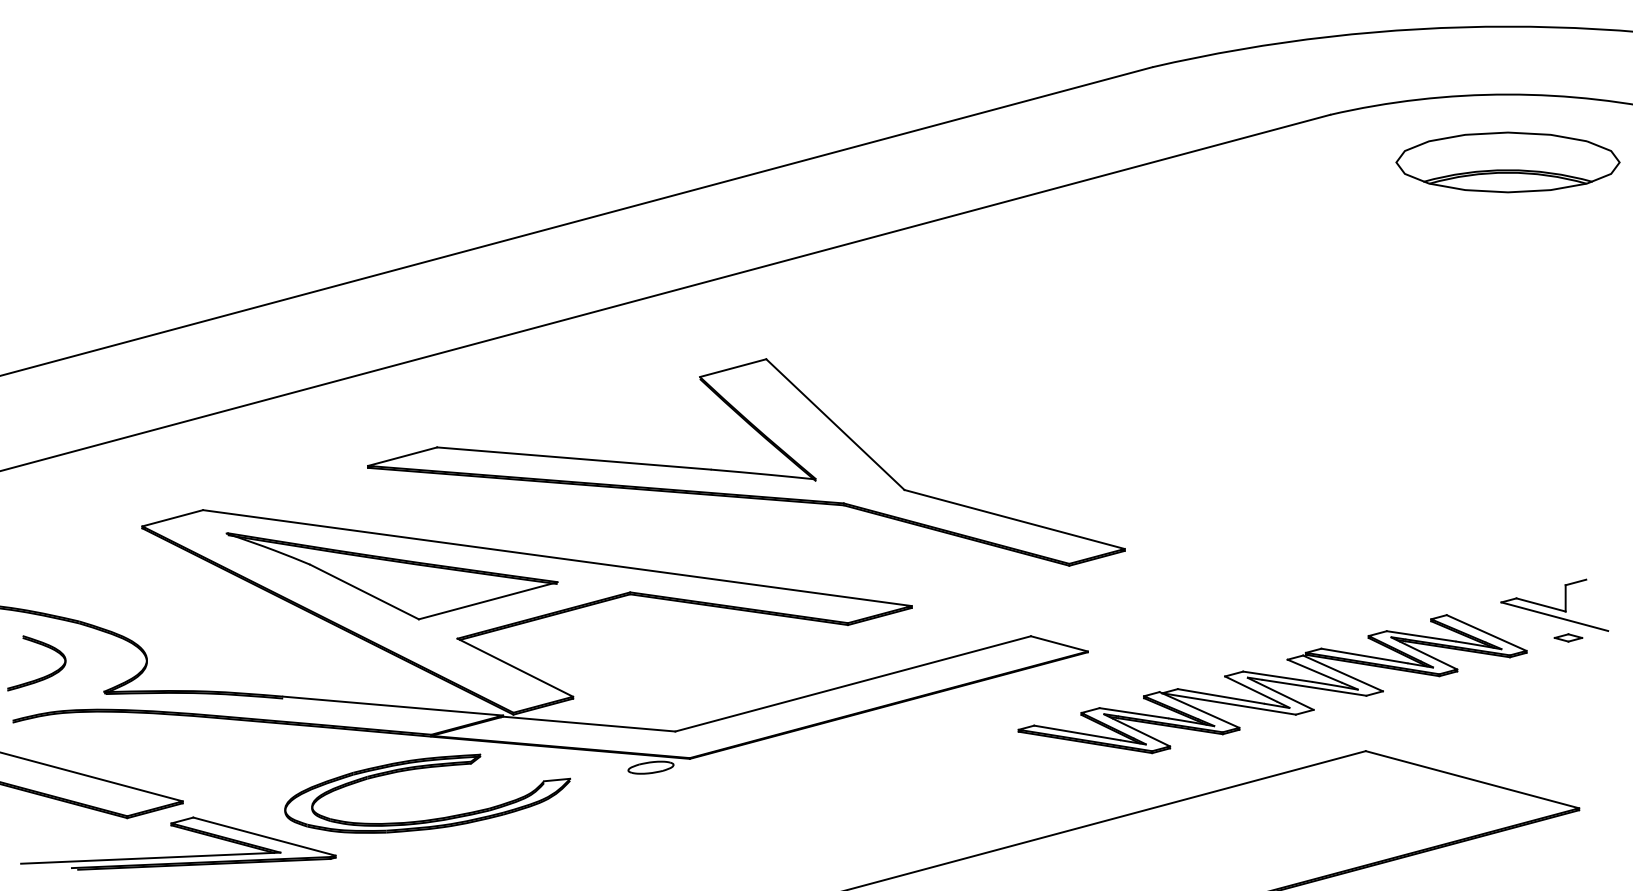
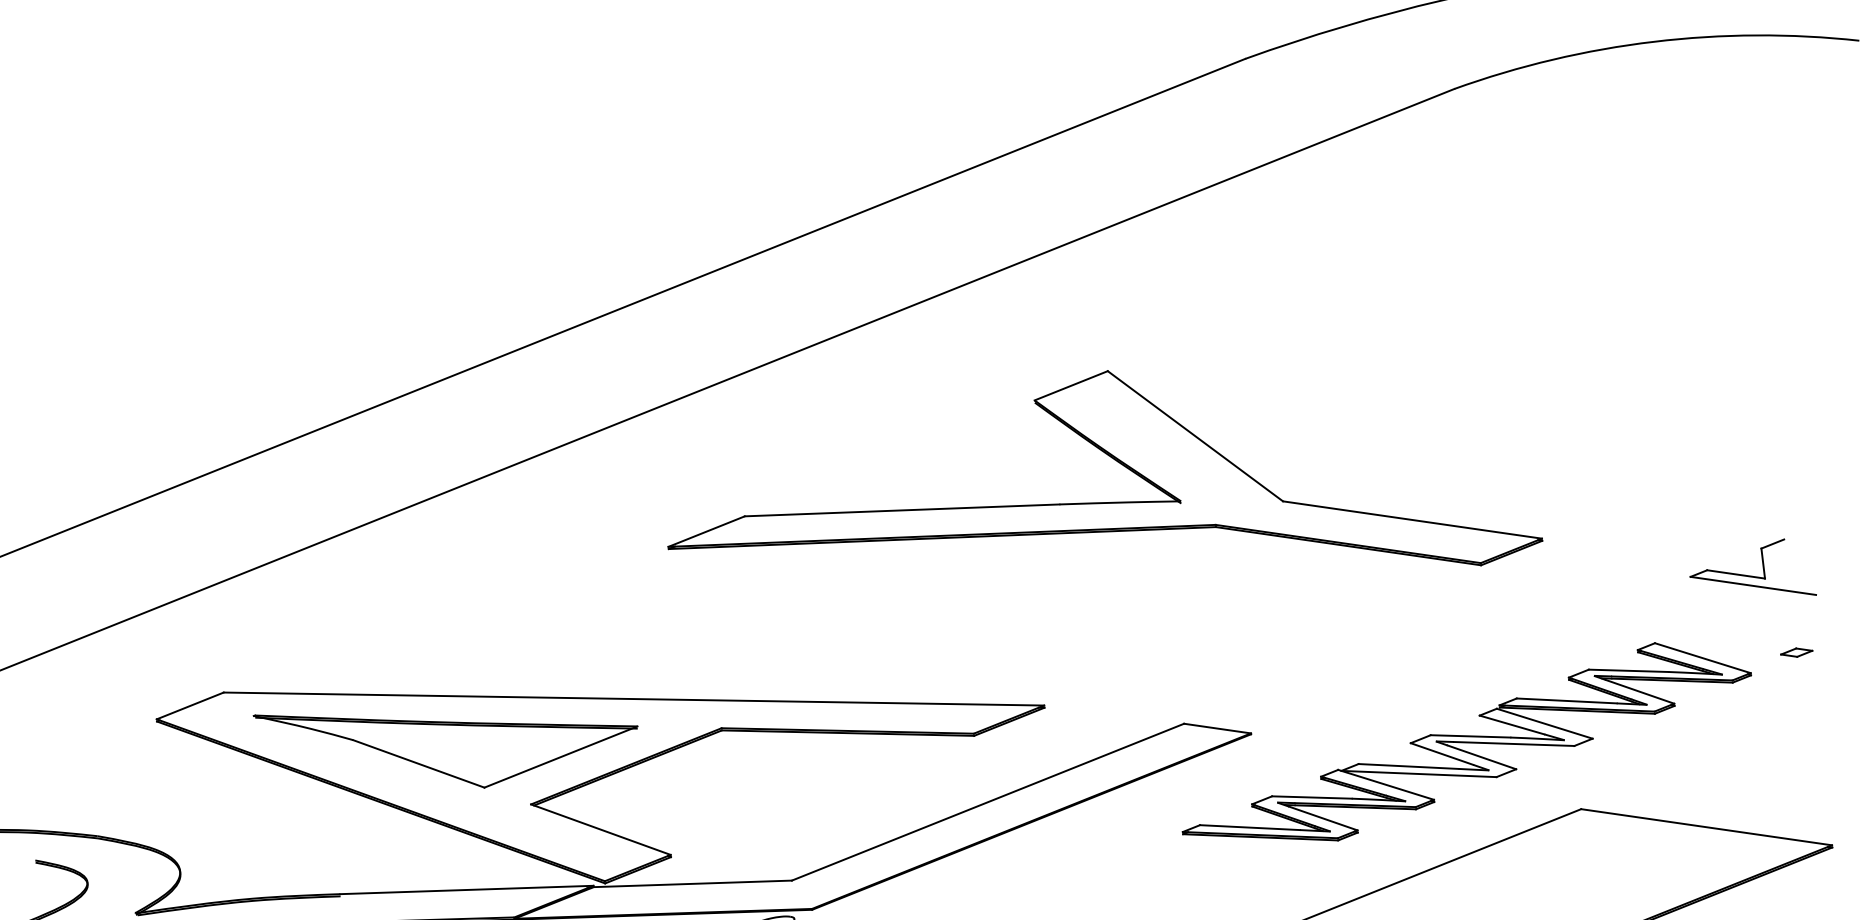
part: (1507, 162) -> (1662, 119), removed
part: (746, 471) -> (1100, 501), moved
part: (1554, 604) -> (1751, 572), moved

